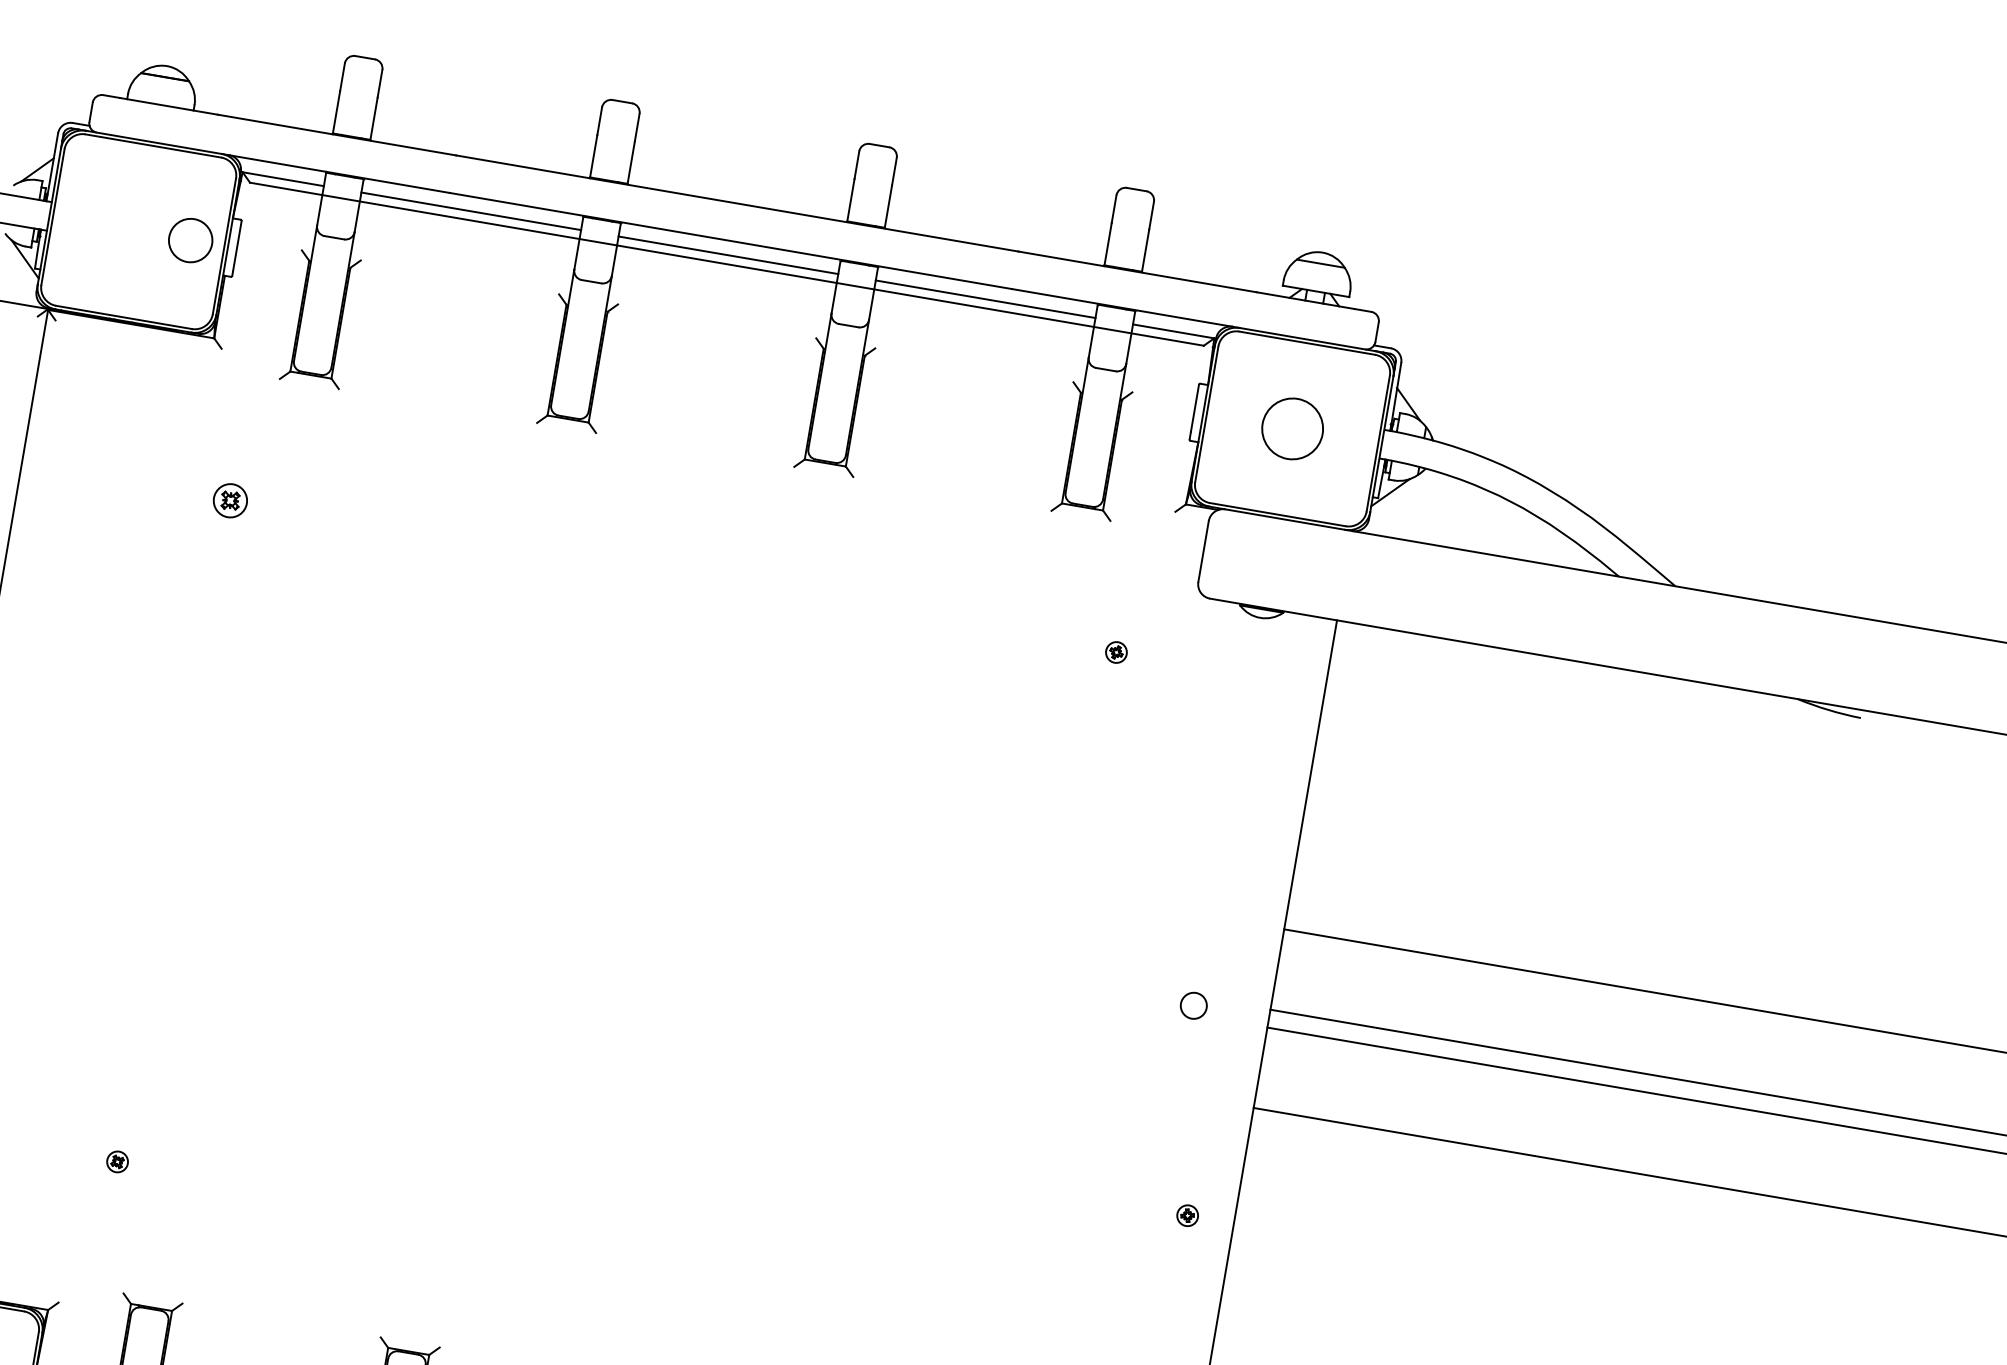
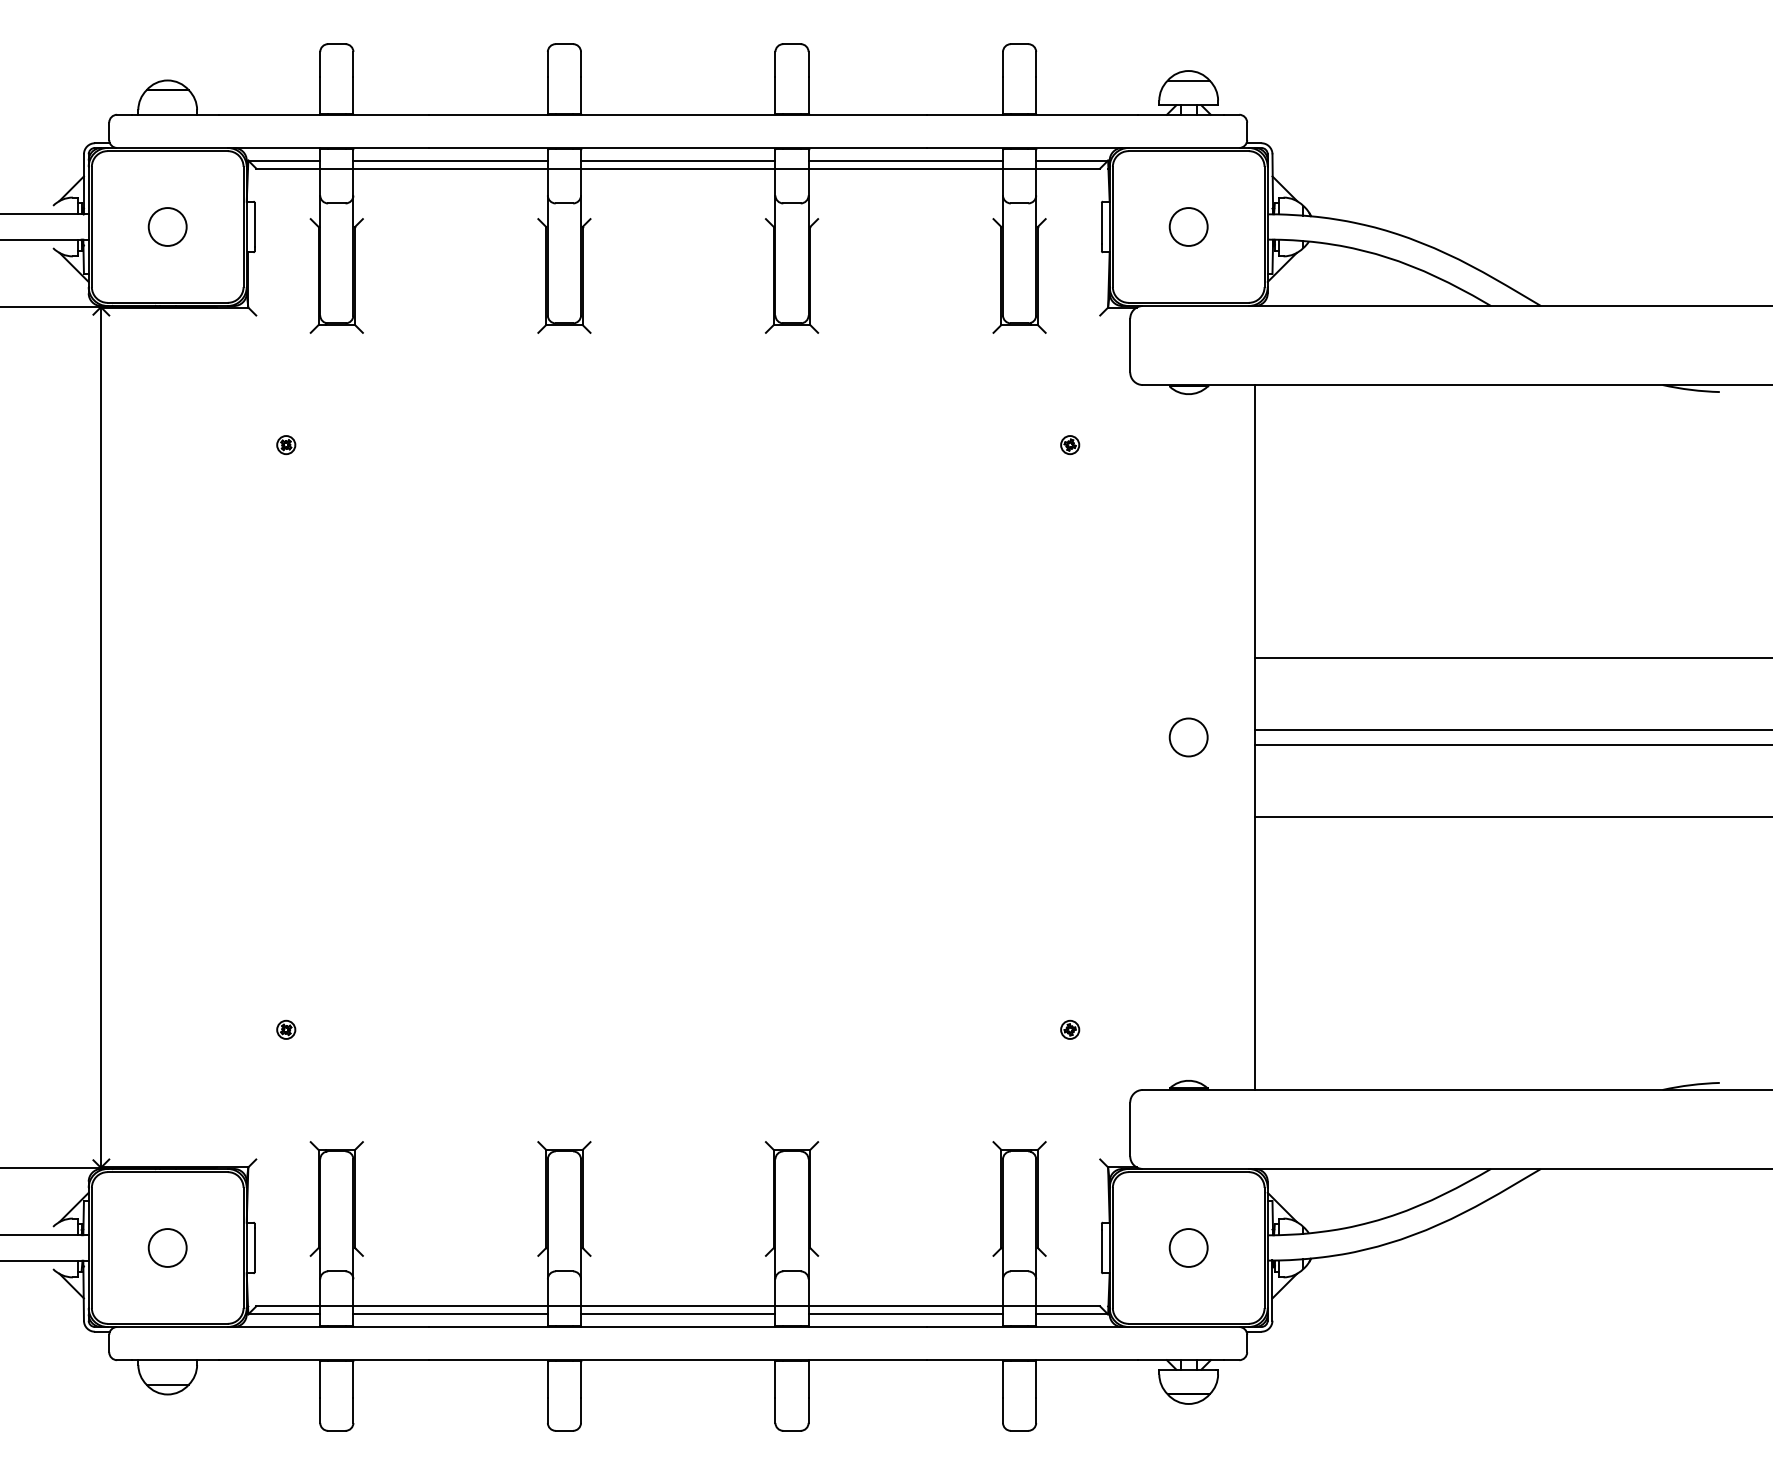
circle: (190, 239) -> (167, 226), moved
circle: (1292, 428) -> (1188, 226), size x0.71
part: (230, 501) -> (286, 445), size x0.62
circle: (1193, 1005) -> (1188, 737), size x1.67
part: (1188, 1215) -> (1070, 1029), moved

